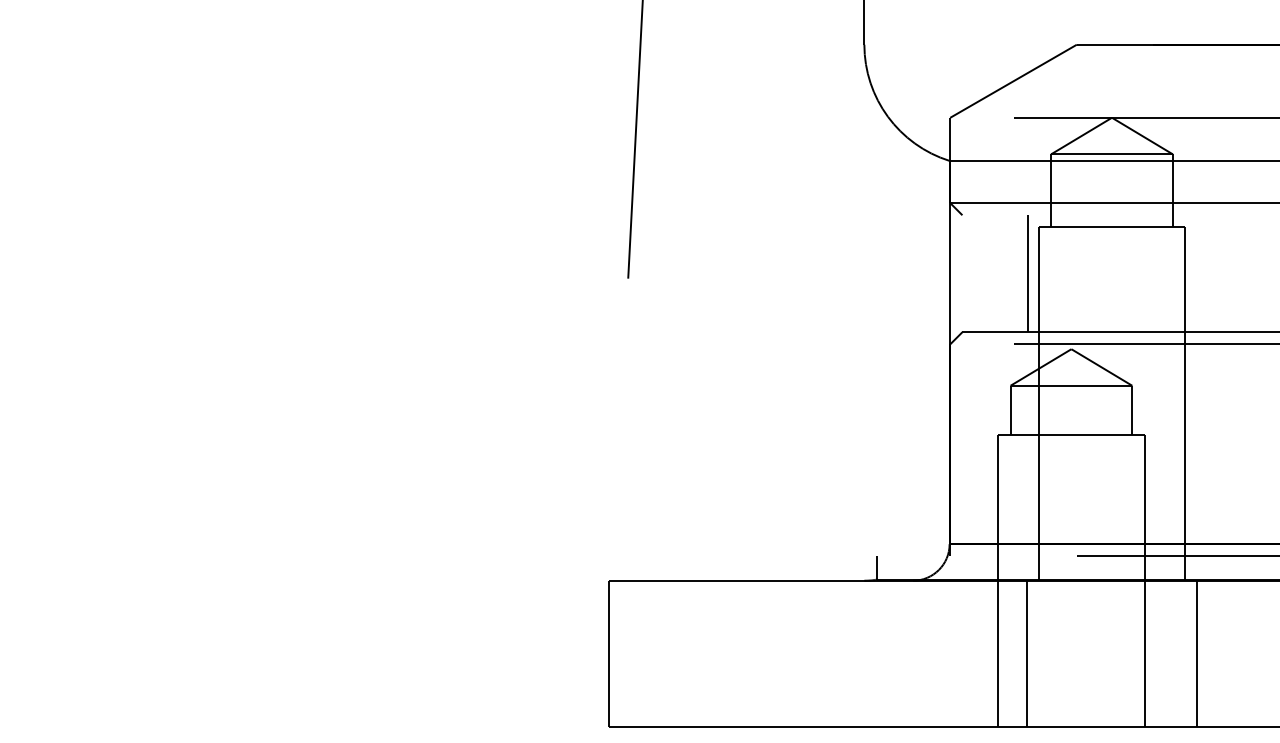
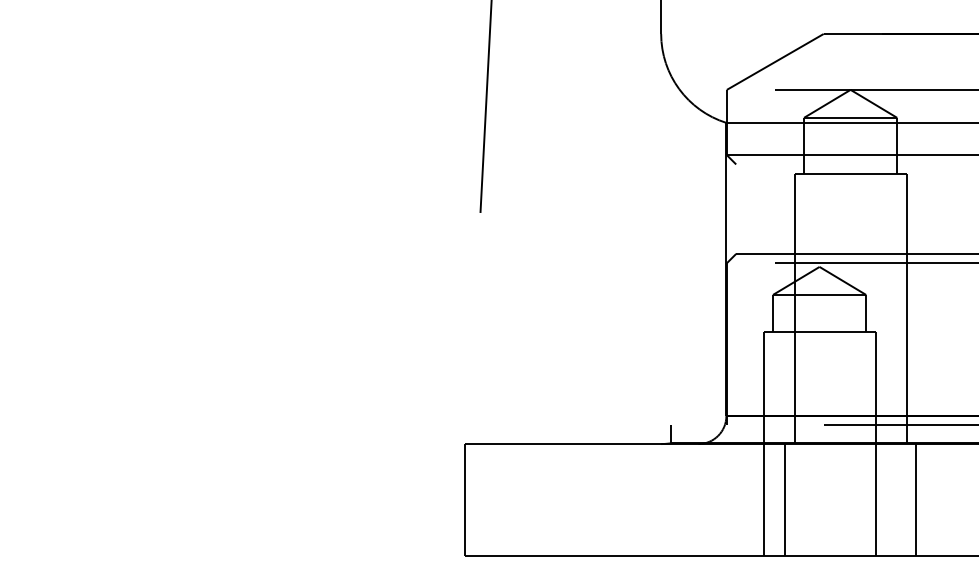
line: (1028, 273) -> (786, 209), removed

